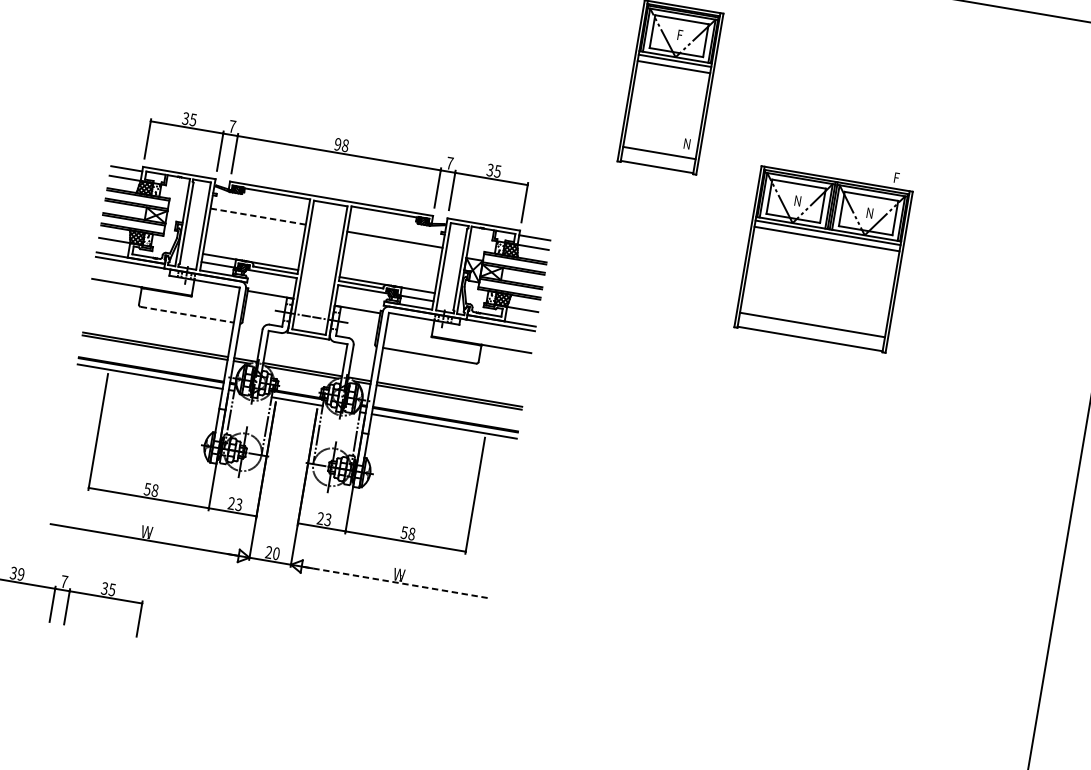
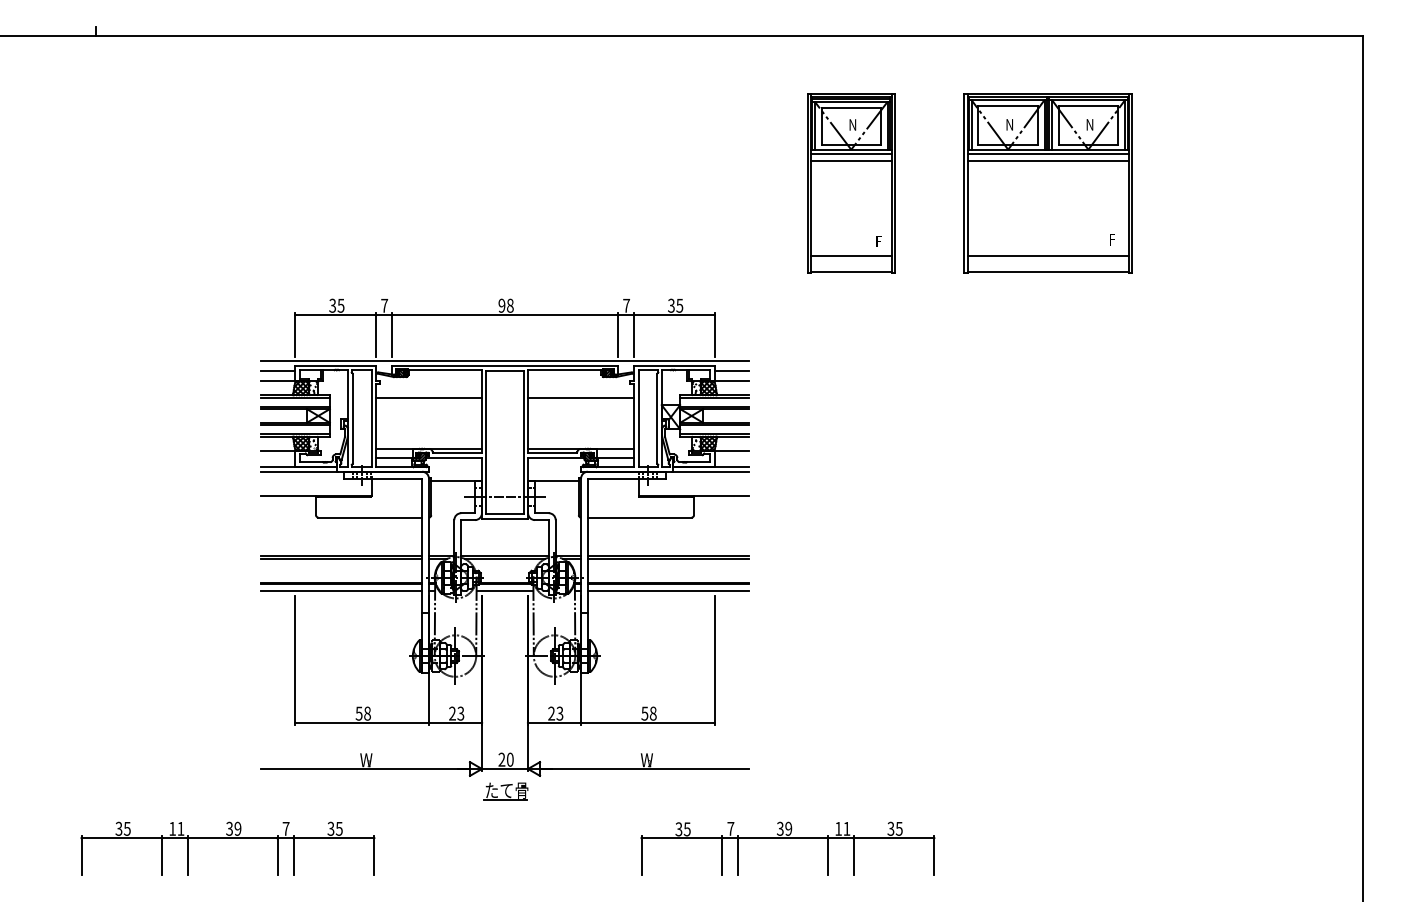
text: (680, 34) -> (852, 124), F -> N
text: (687, 144) -> (879, 241), N -> F
line: (331, 194) -> (504, 361), added
line: (258, 216) -> (429, 398), dashed -> solid
part: (822, 259) -> (1047, 183), moved
line: (187, 314) -> (370, 517), dashed -> solid
part: (267, 581) -> (505, 791), added
line: (396, 582) -> (645, 768), dashed -> solid
part: (513, 666) -> (787, 838), added

